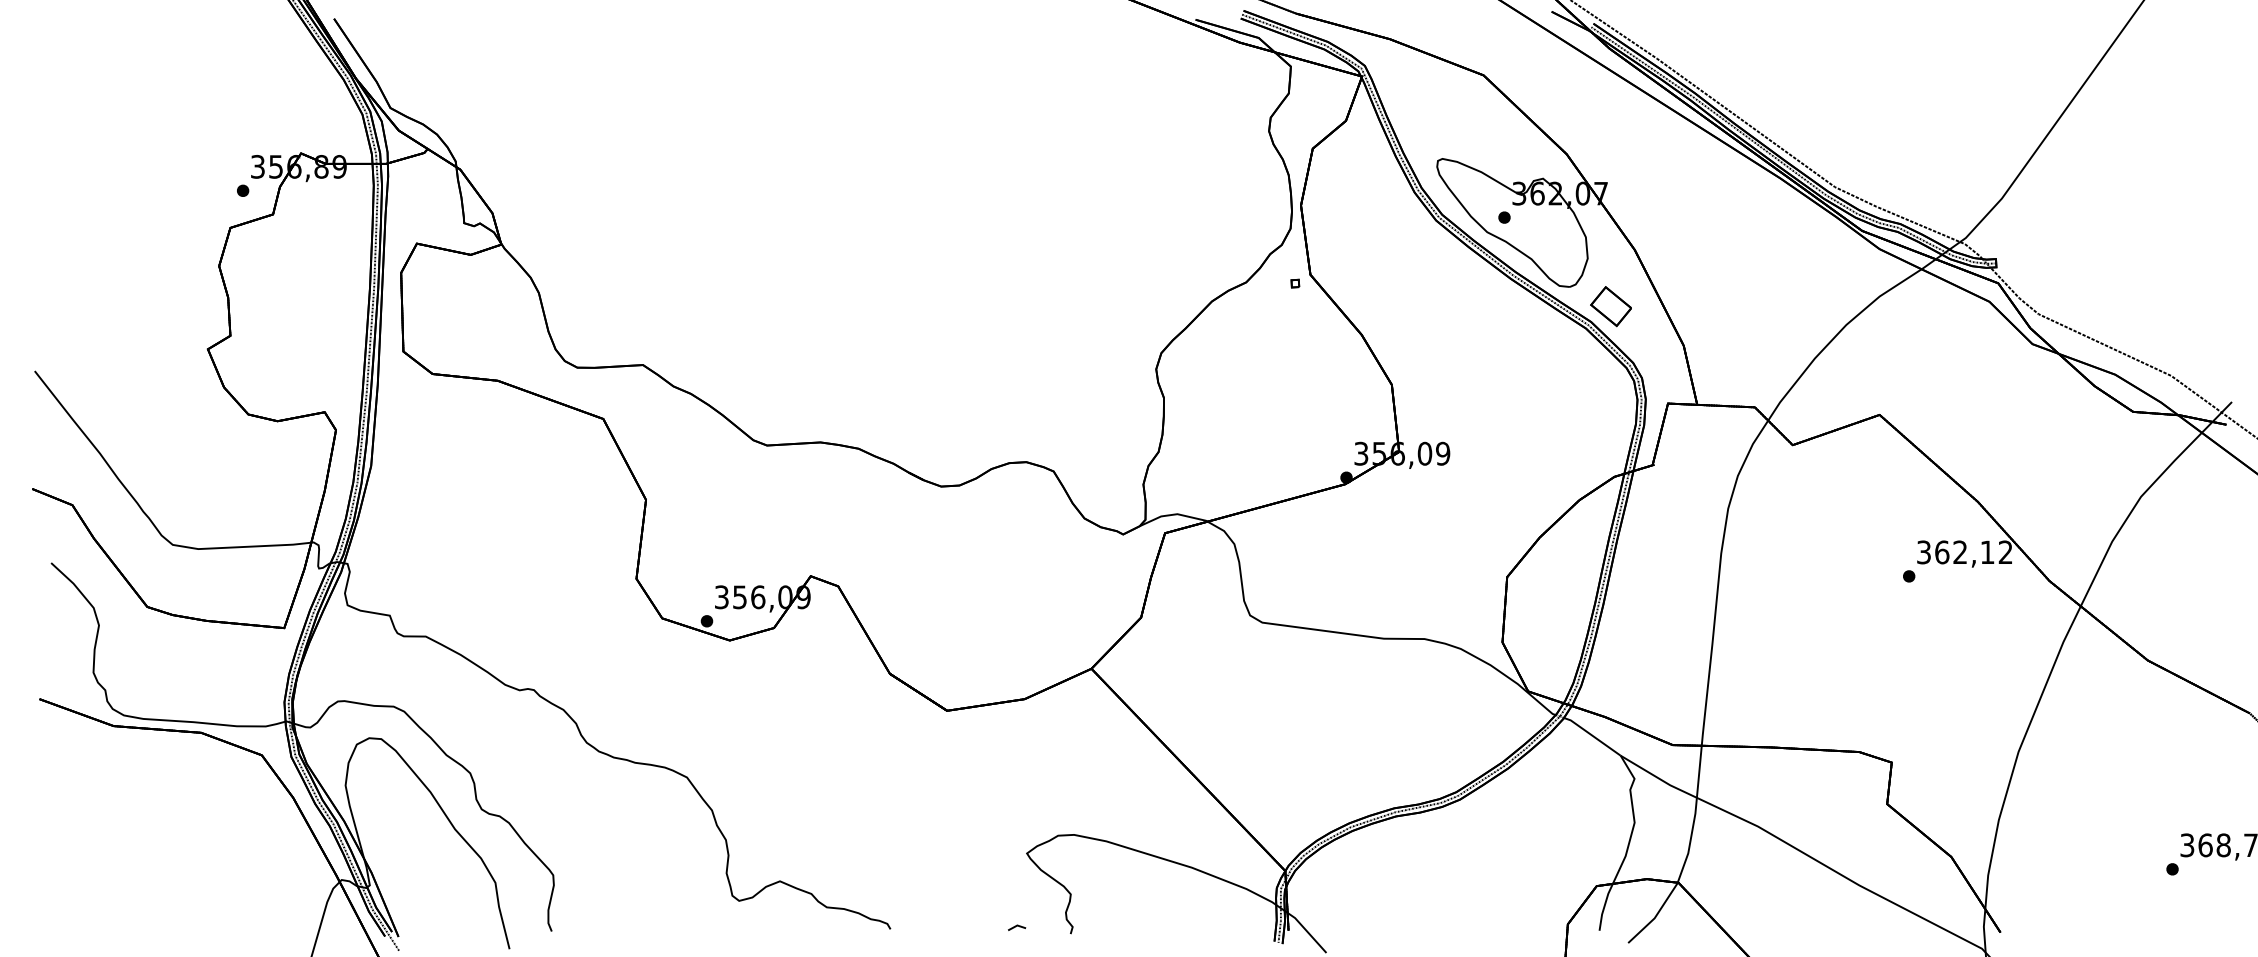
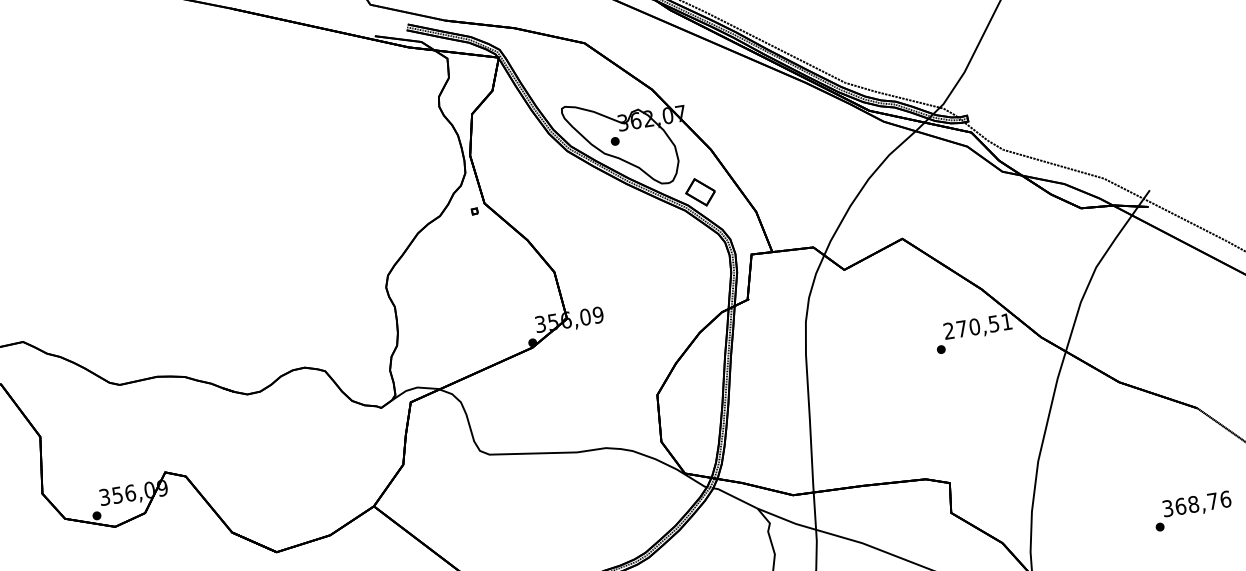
text: (1964, 552) -> (977, 326), 362,12 -> 270,51

